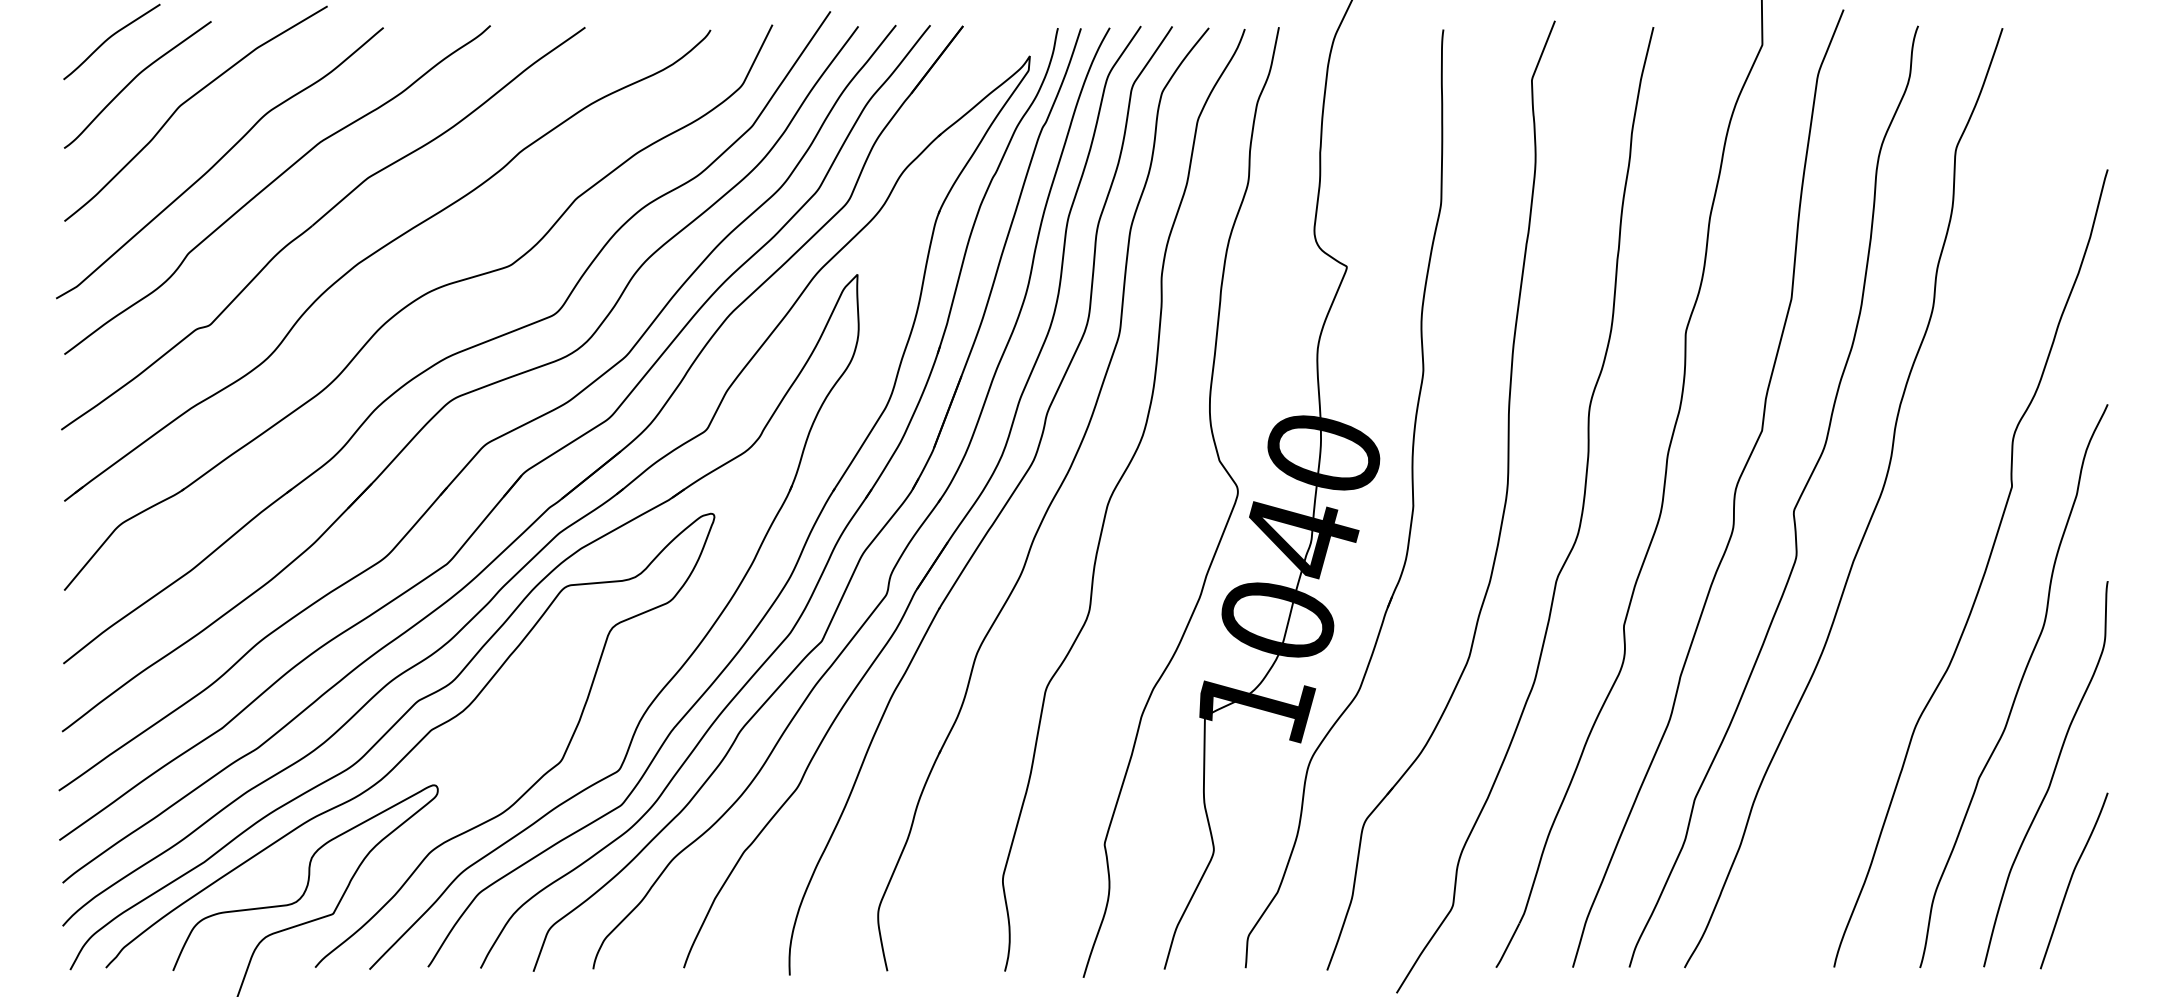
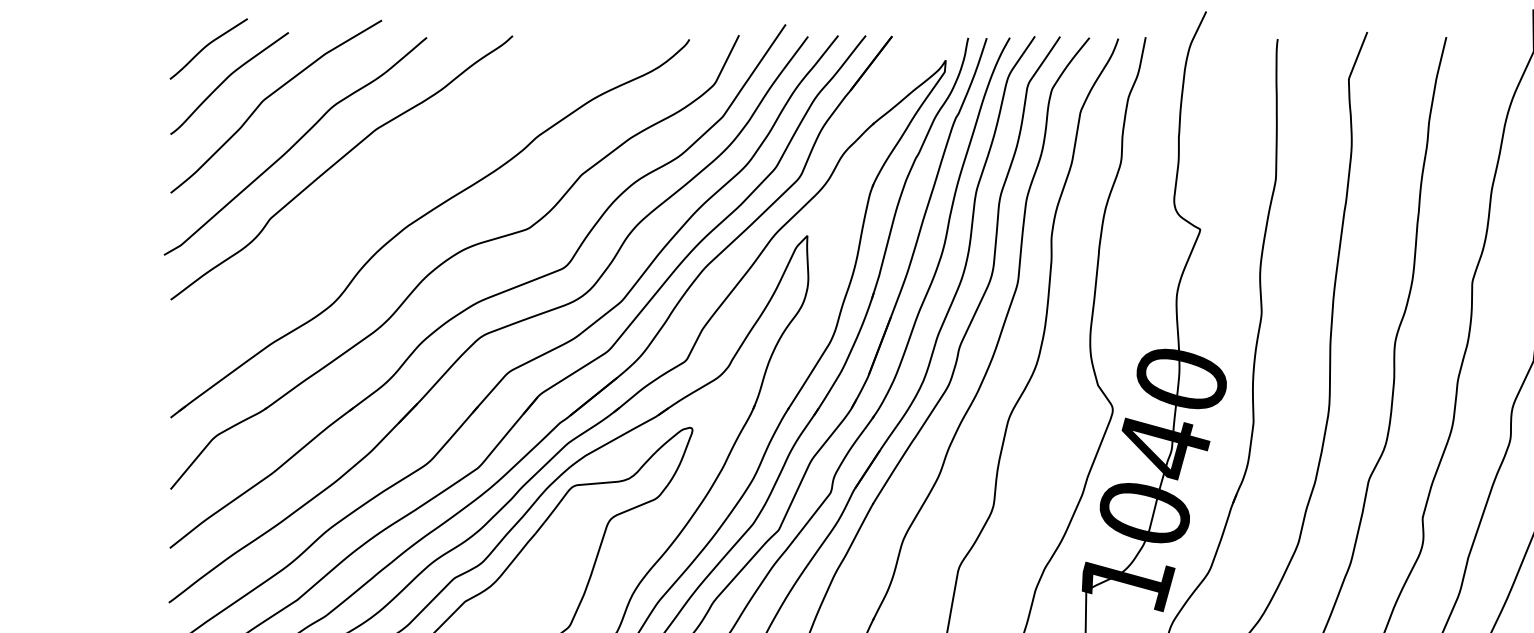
part: (317, 222) -> (373, 193), removed

